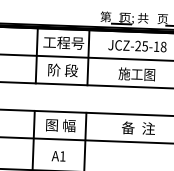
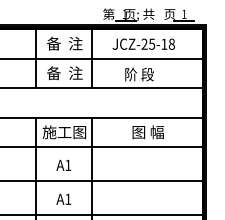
text: (63, 42) -> (64, 43), 工程号 -> 备  注
text: (62, 70) -> (64, 73), 阶 段 -> 备  注
text: (136, 74) -> (143, 74), 施工图 -> 阶 段
text: (60, 125) -> (64, 132), 图 幅 -> 施工图
text: (137, 128) -> (147, 132), 备  注 -> 图 幅

